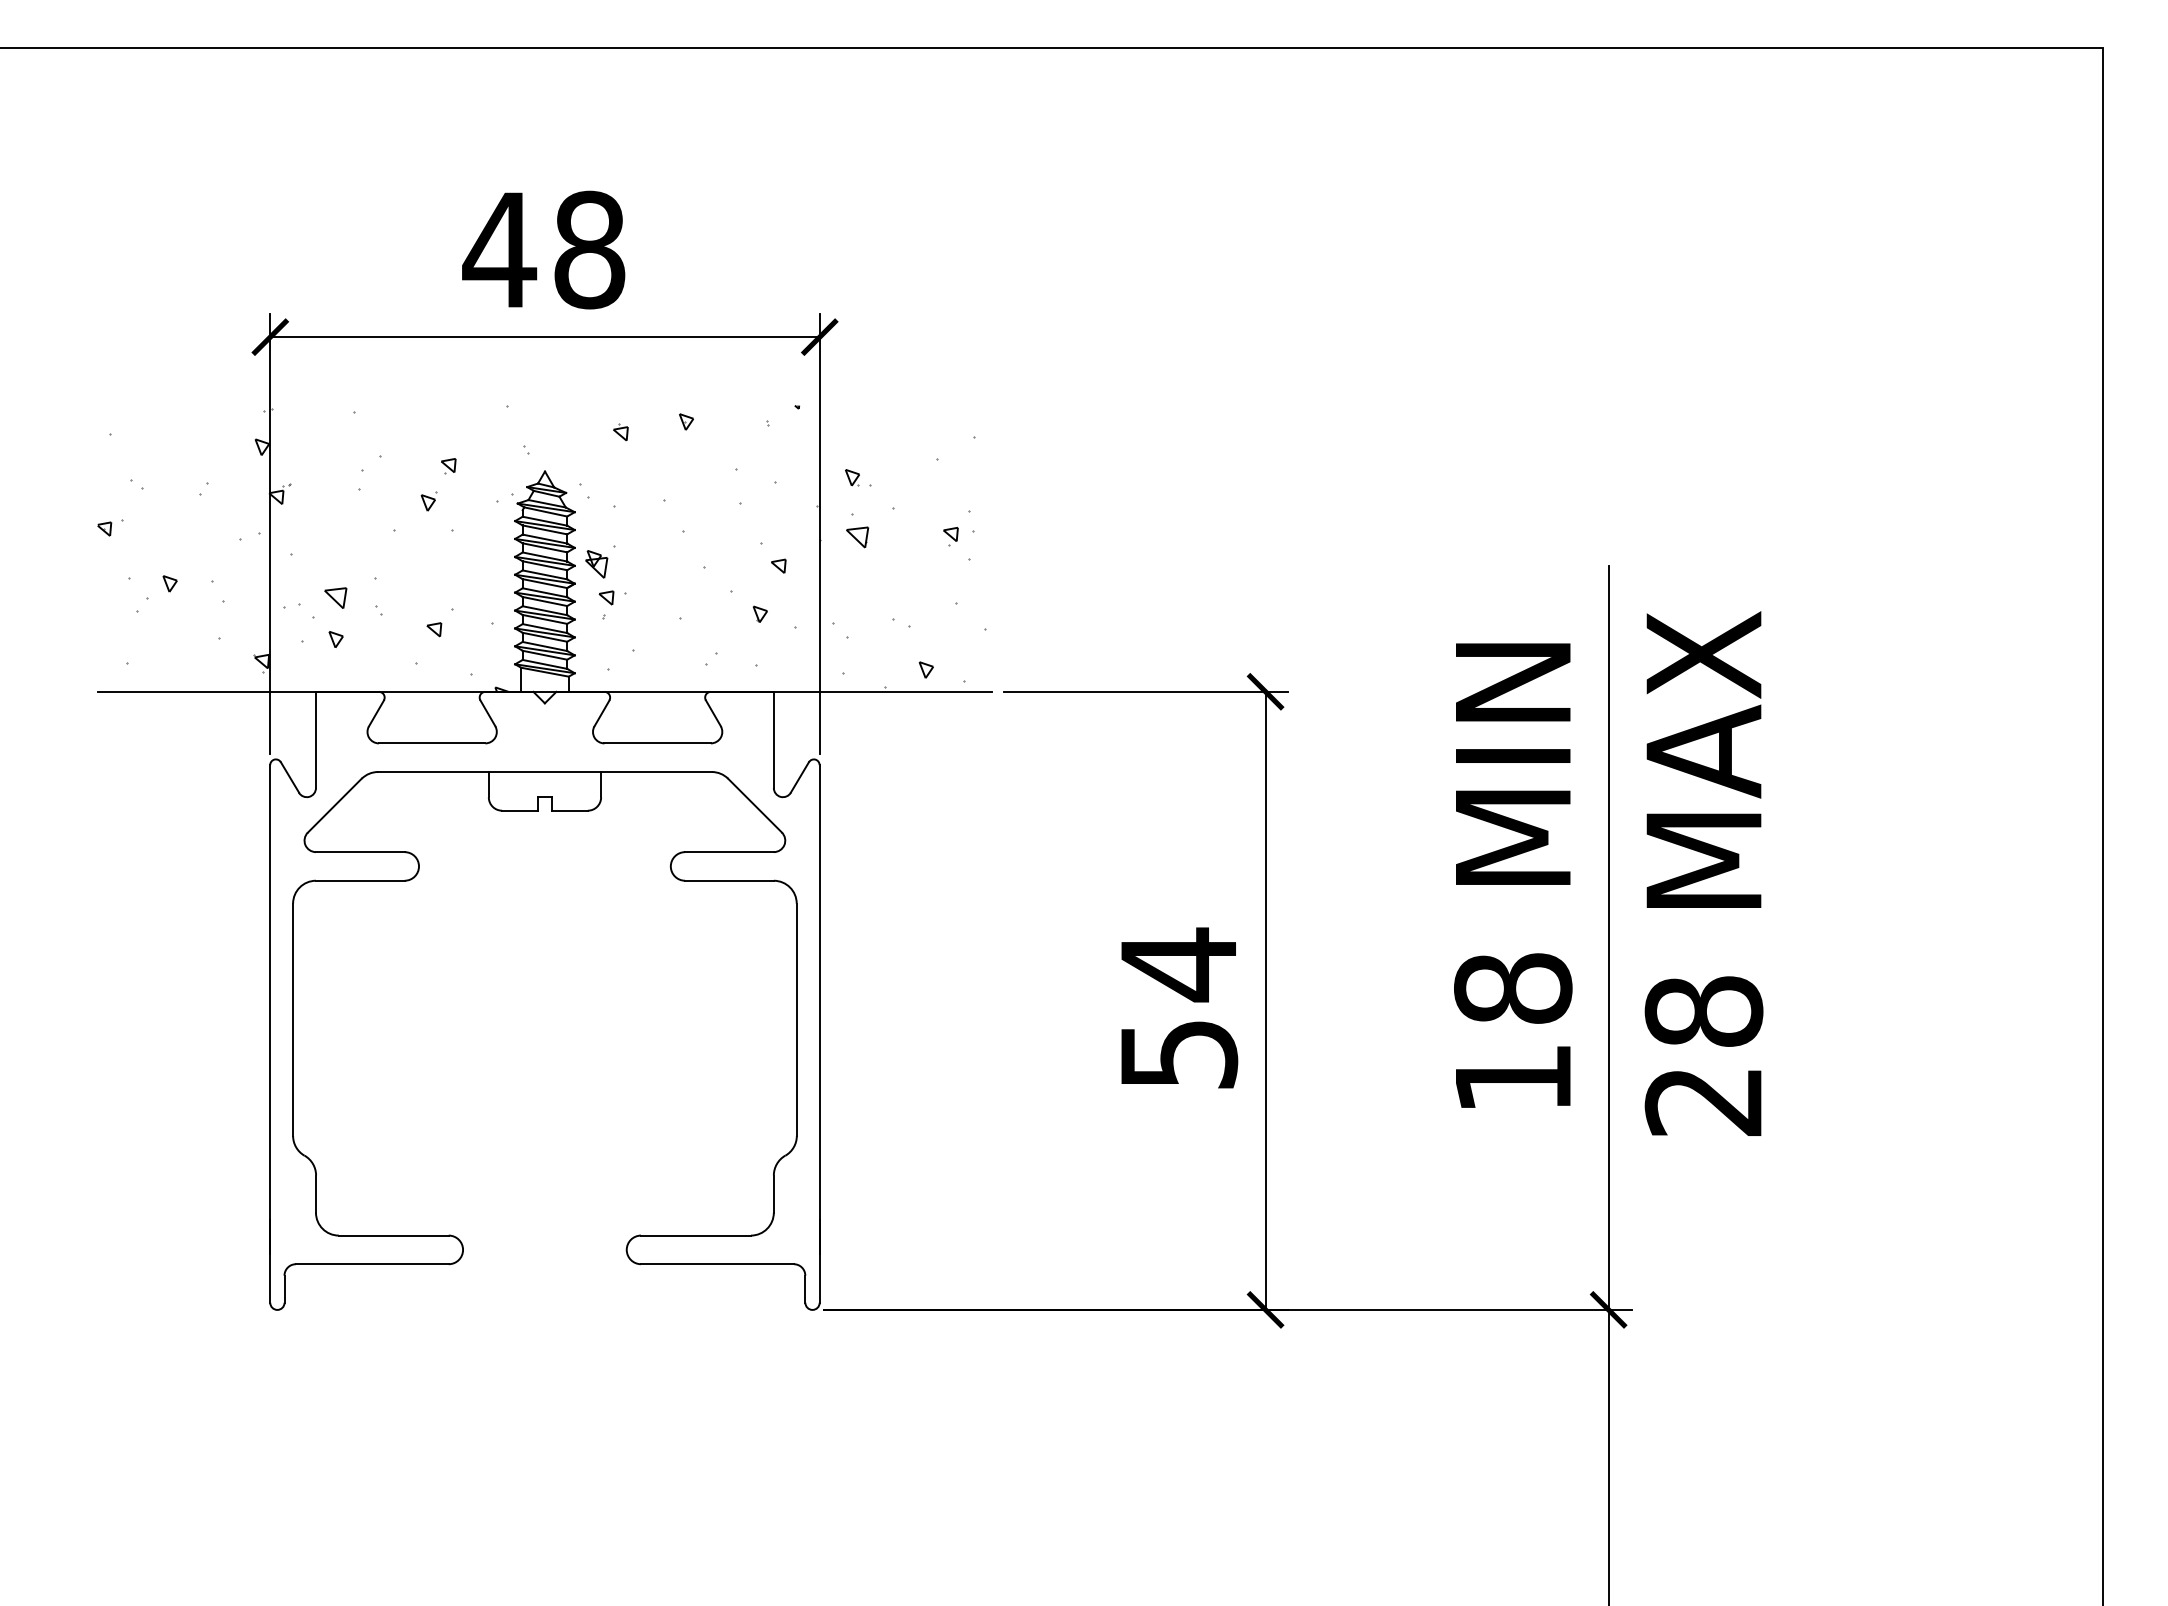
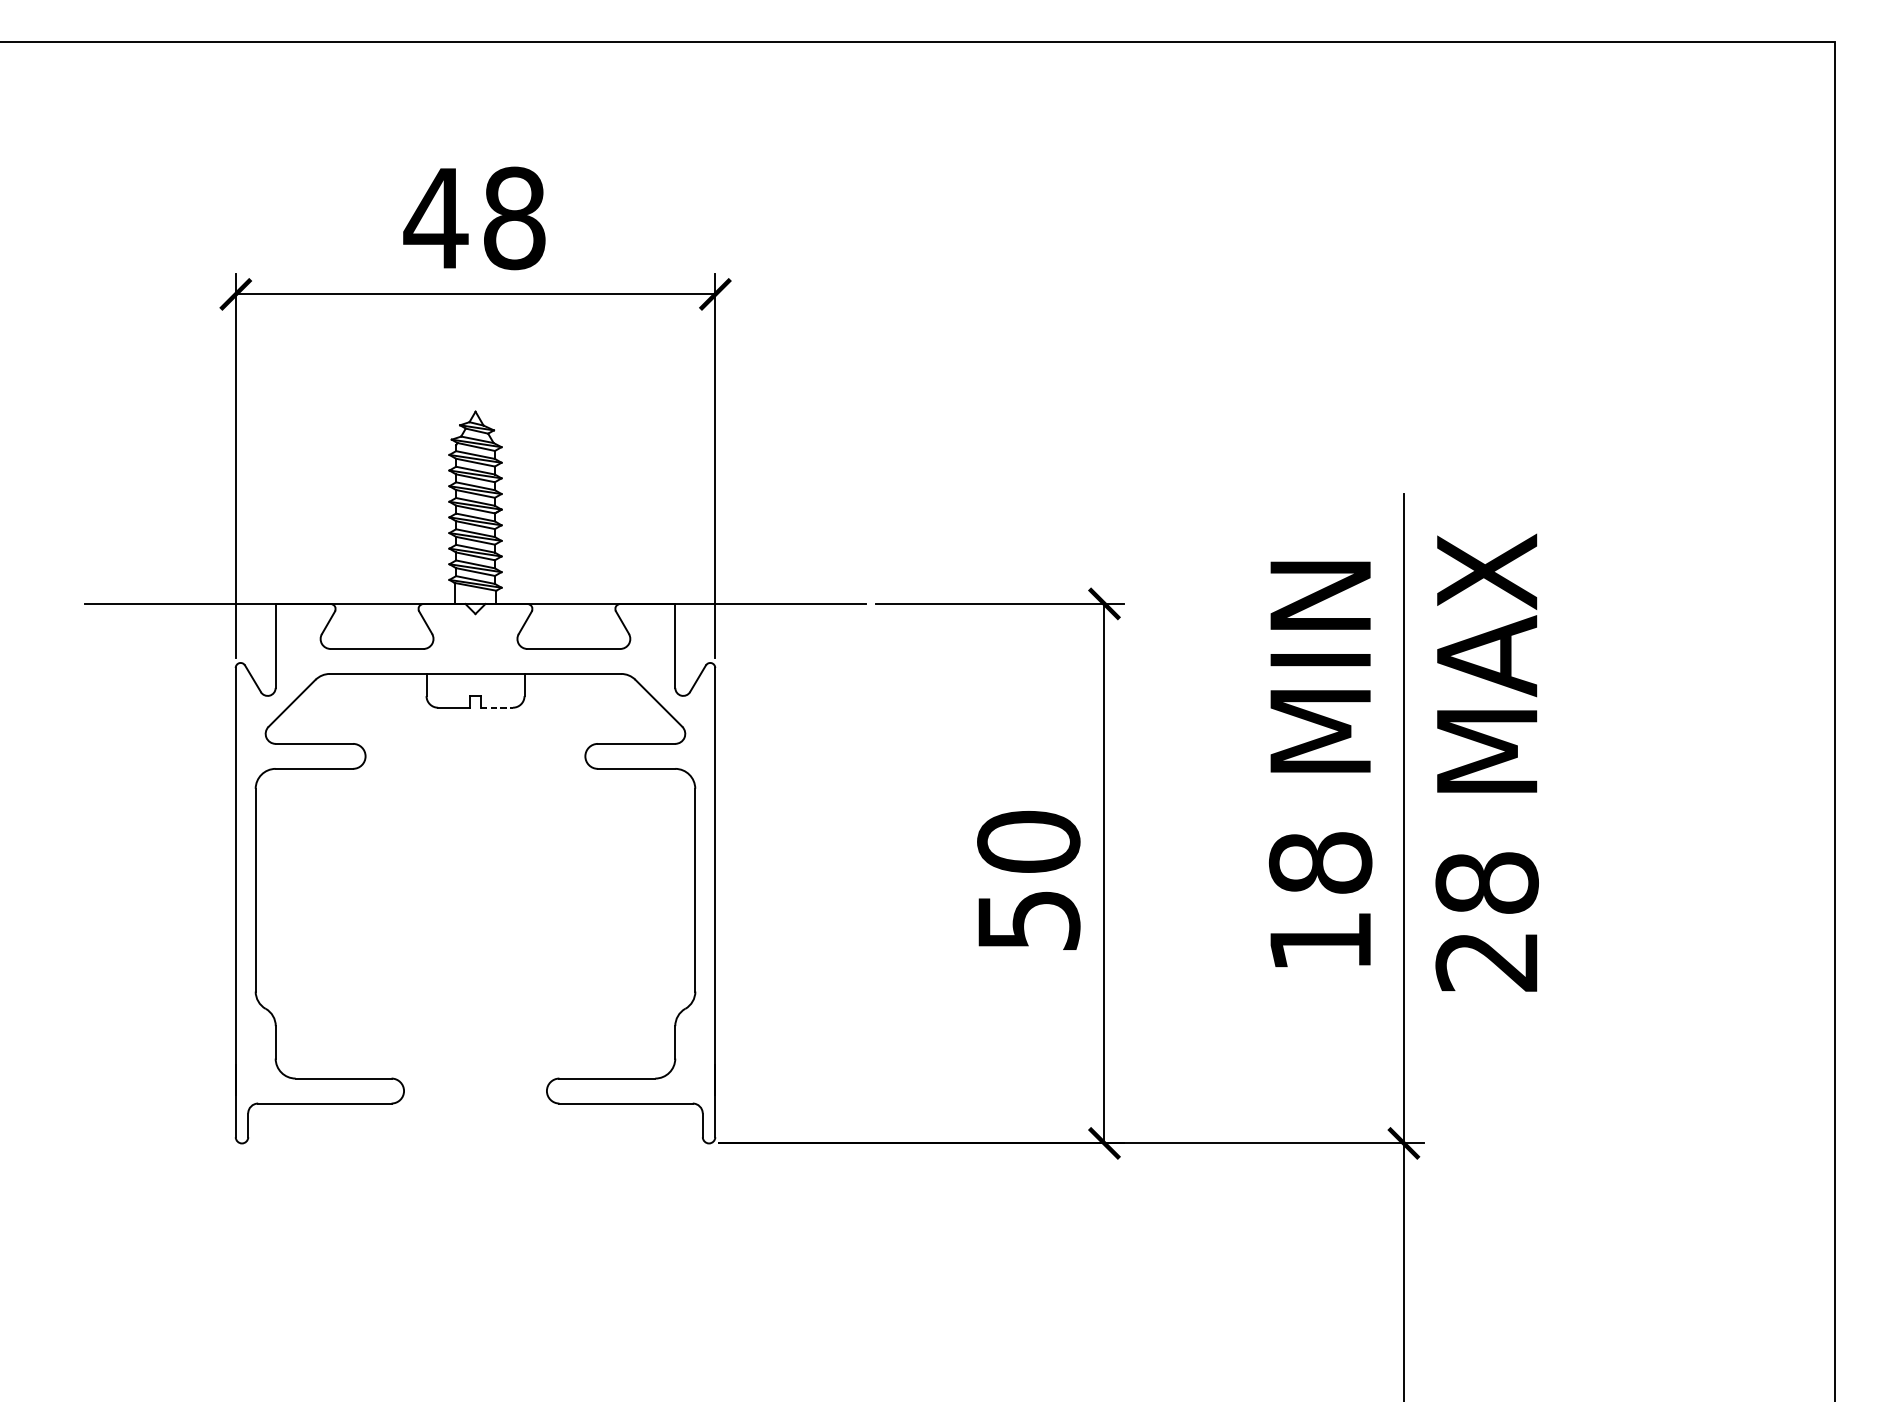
hatch: (541, 548) -> (472, 478), removed
line: (570, 810) -> (497, 707), solid -> dashed
text: (1178, 964) -> (1028, 841), 54 -> 50

